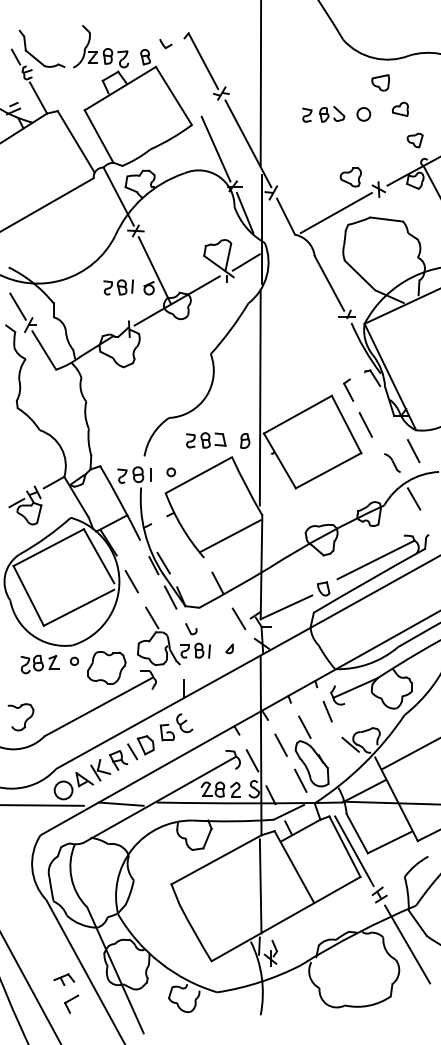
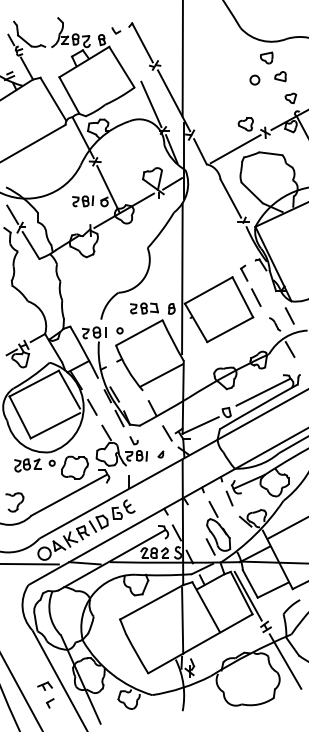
part: (323, 114) -> (226, 80), removed
line: (280, 744) -> (196, 521), removed
part: (71, 1003) -> (50, 702), size x0.7

